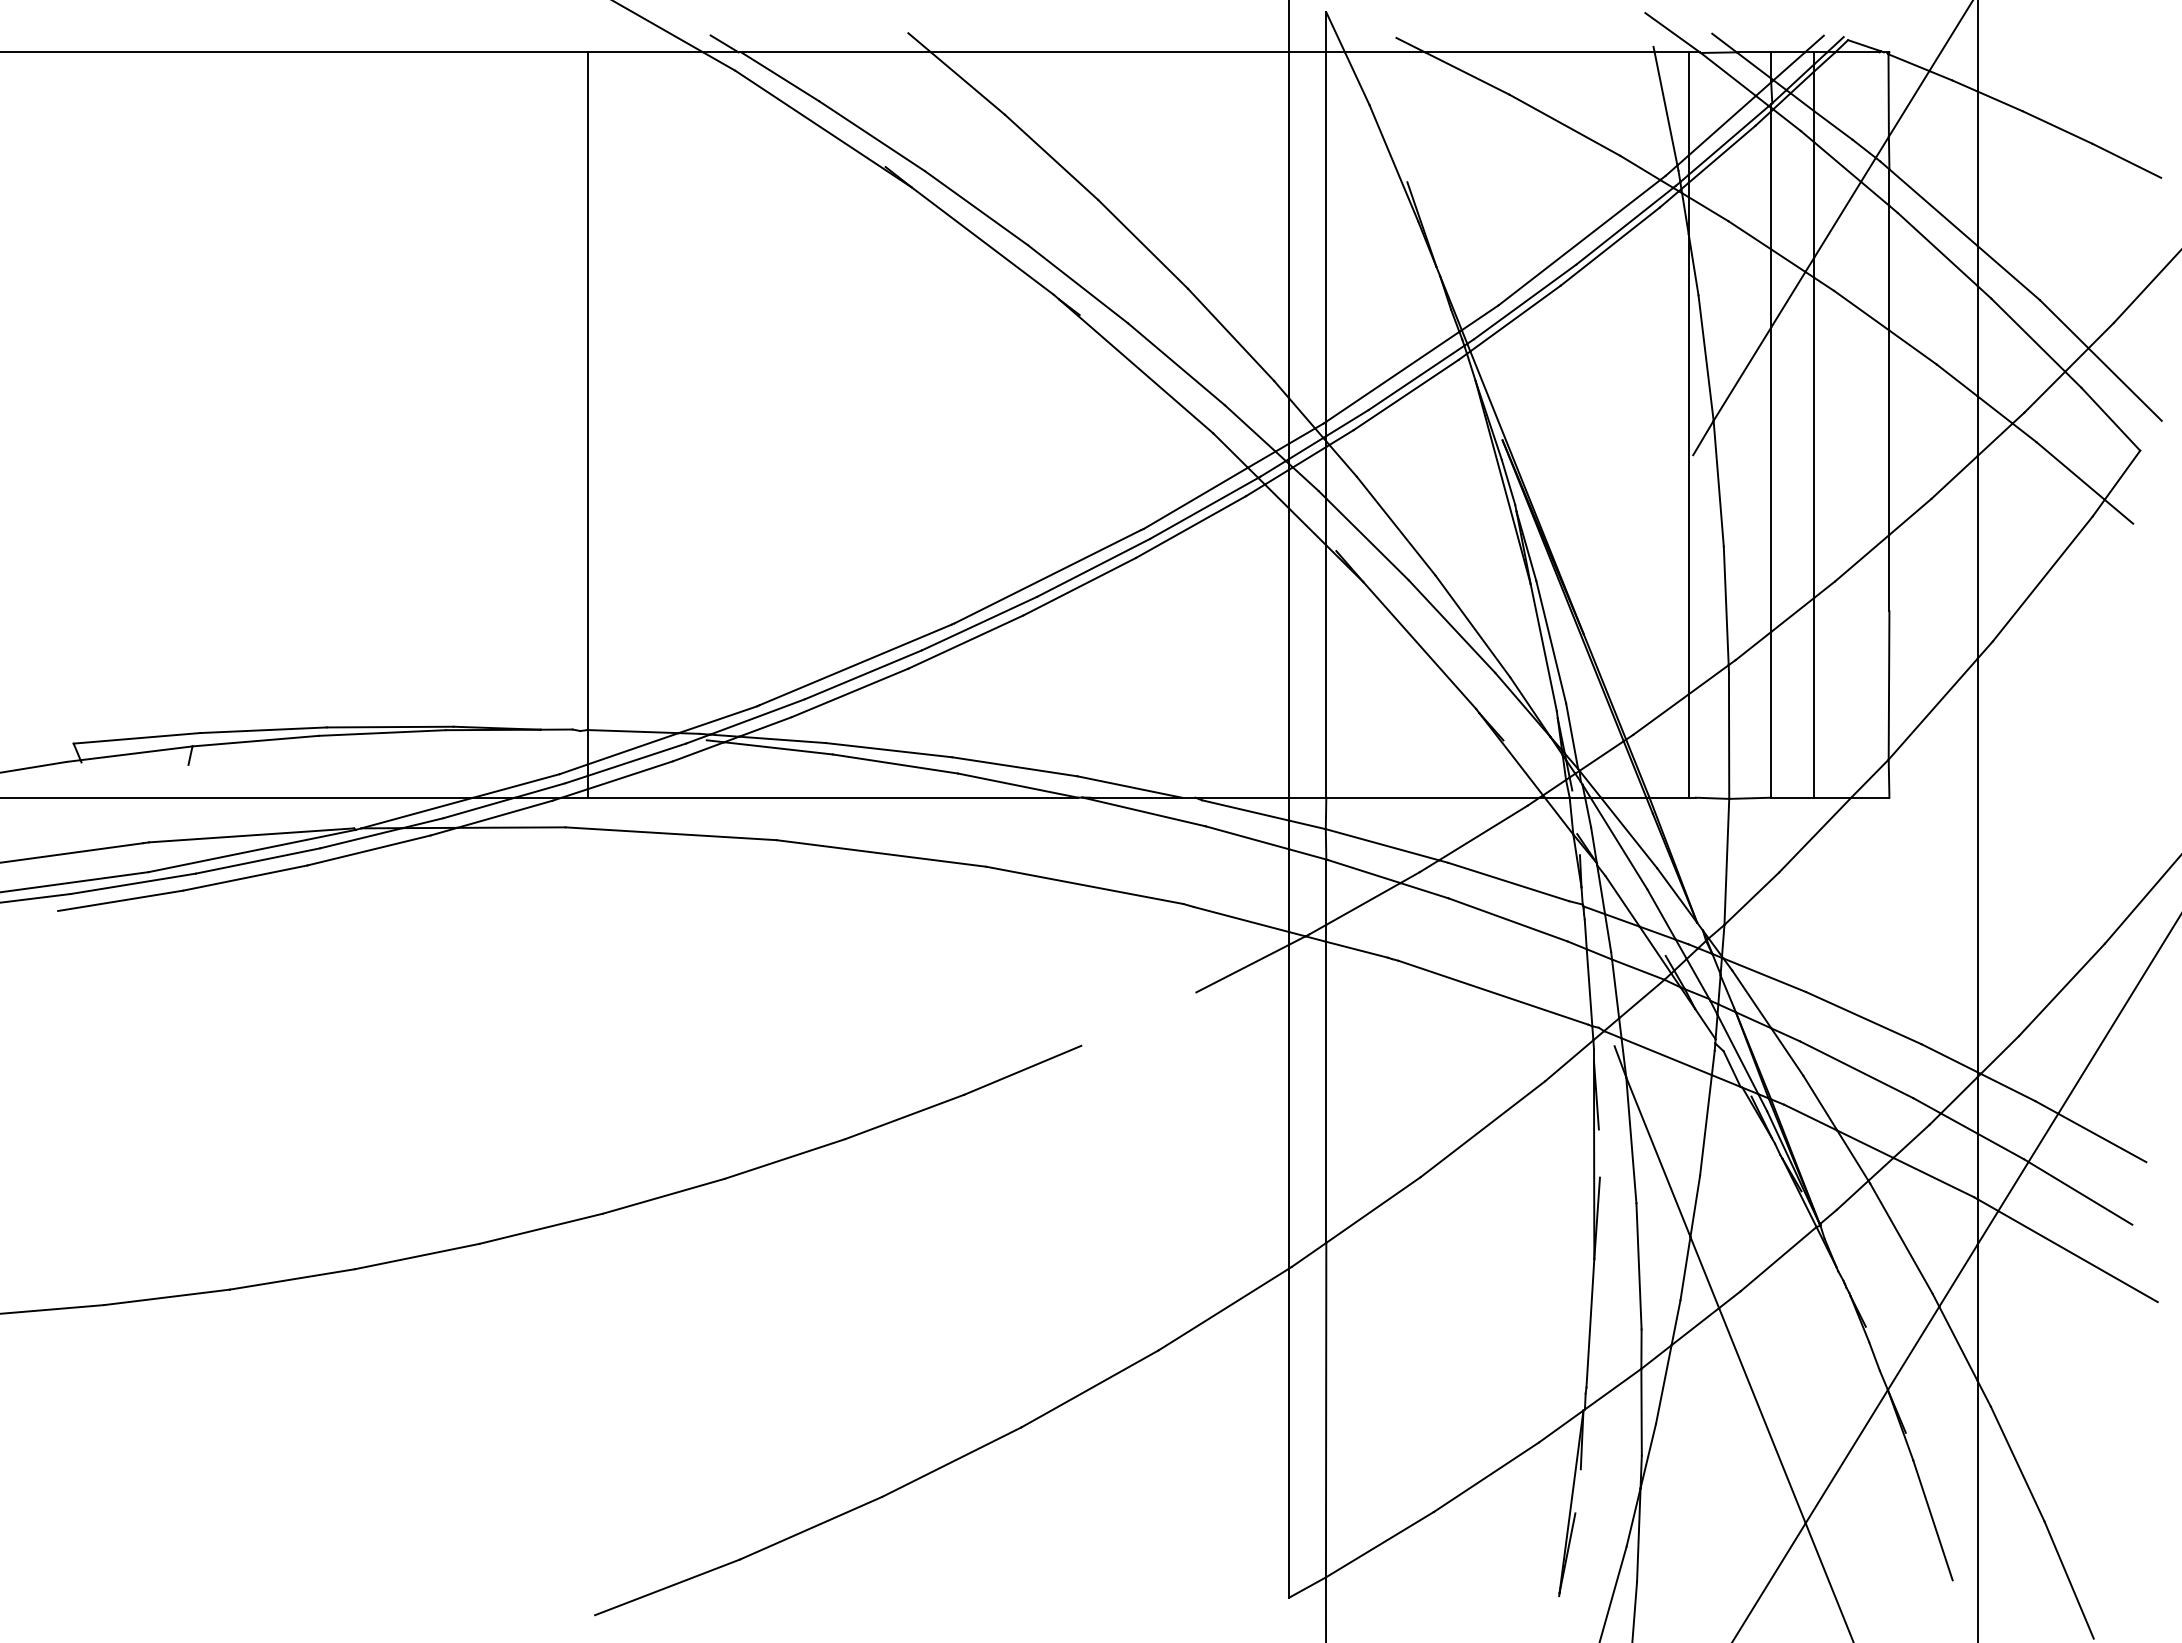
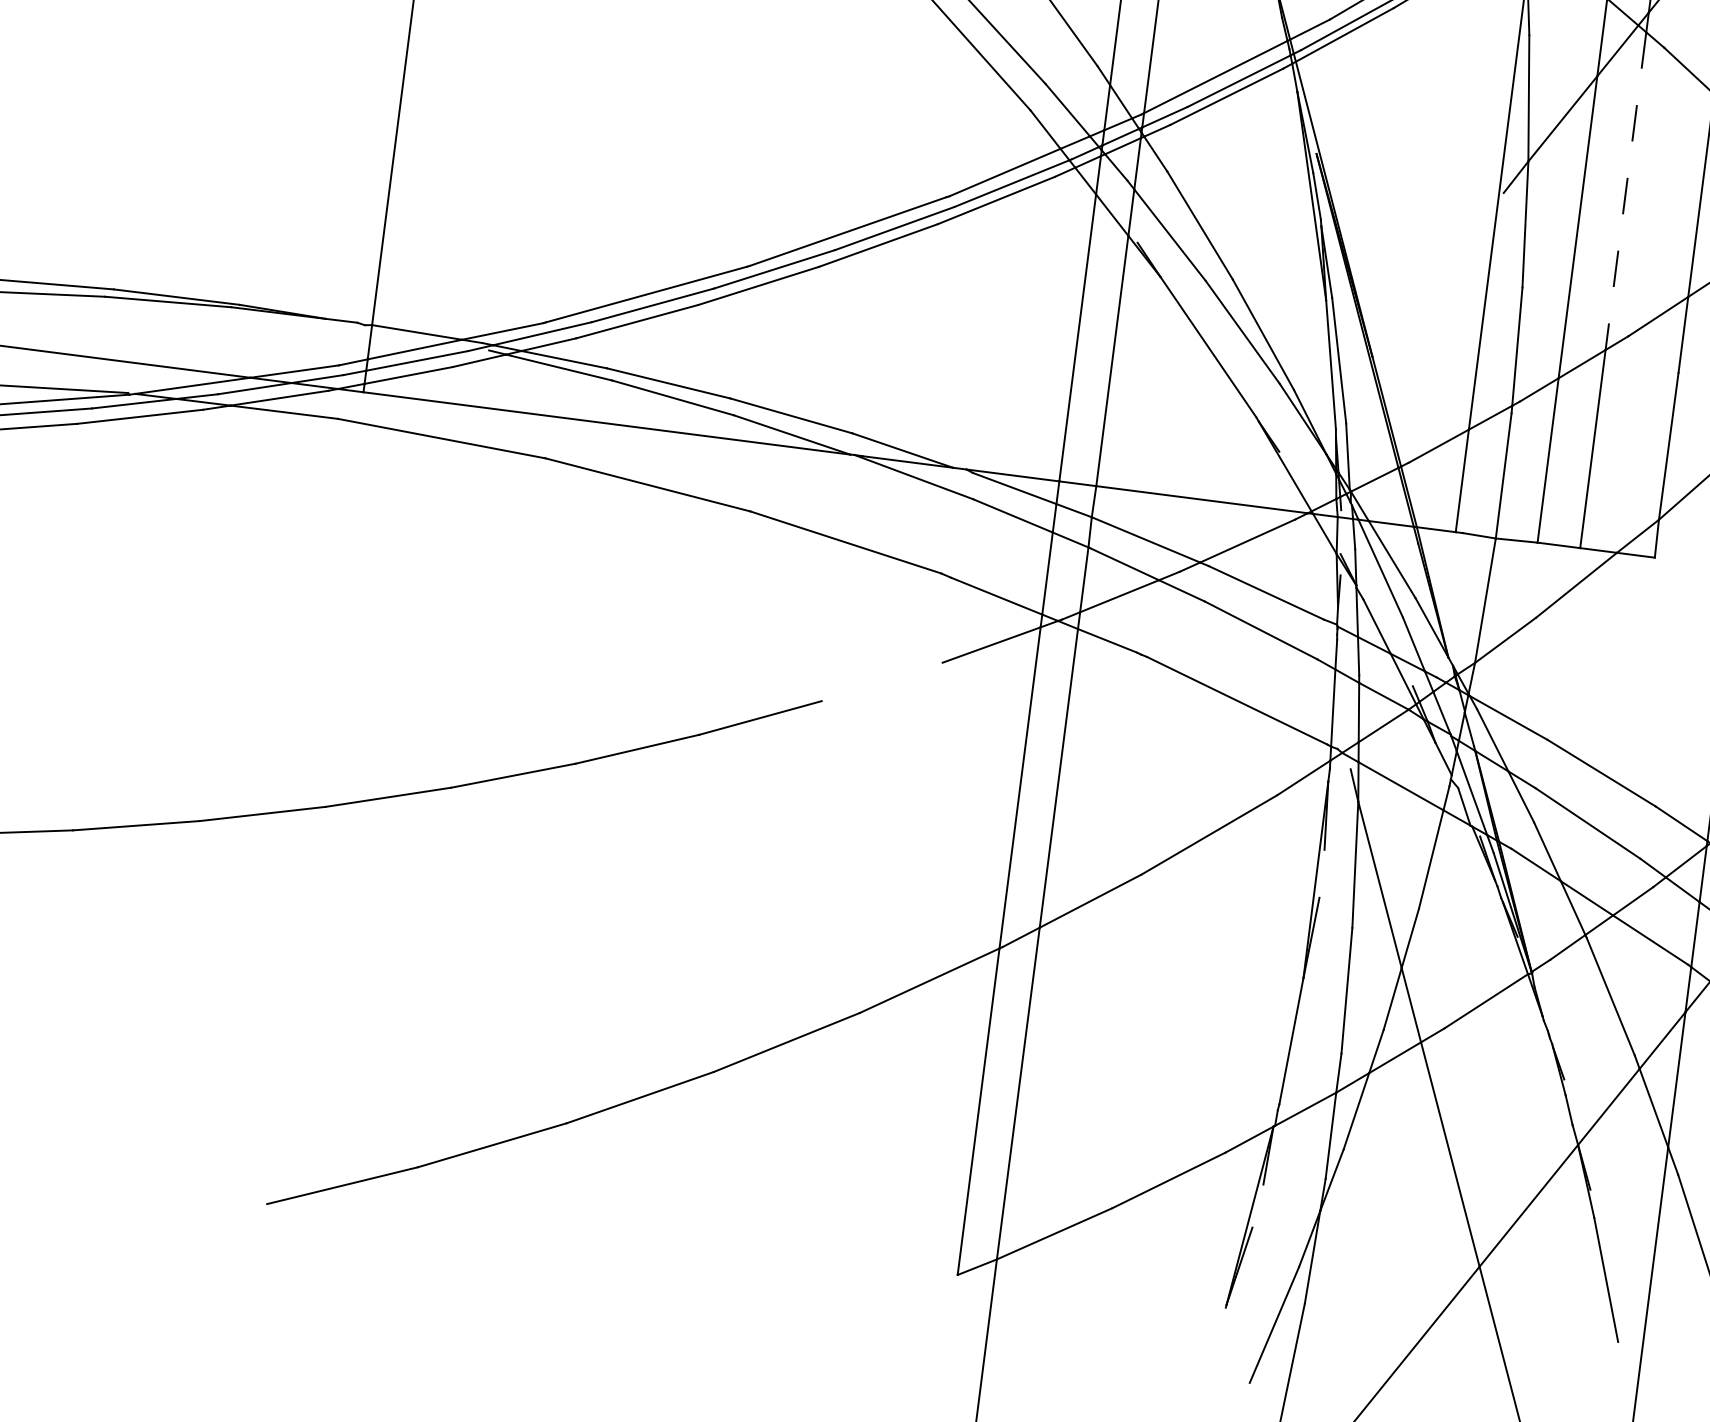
line: (1814, 438) -> (1626, 191), solid -> dashed

